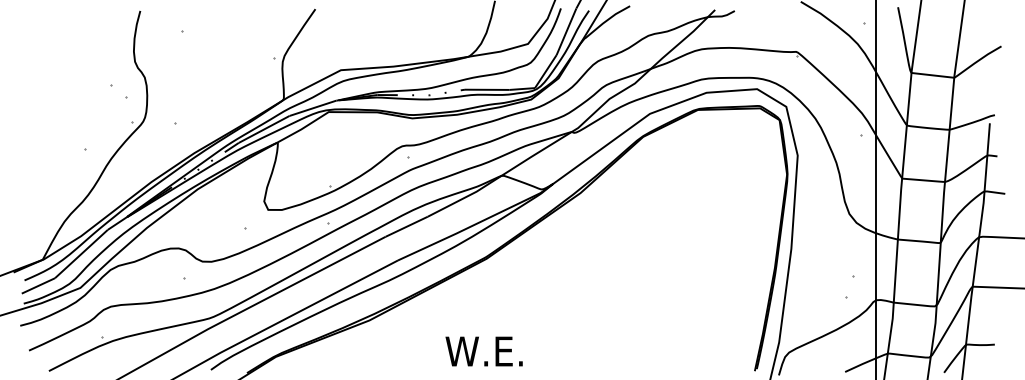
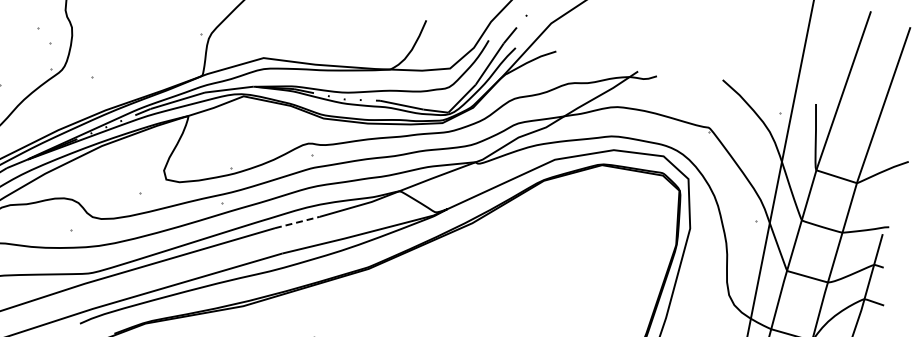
line: (407, 226) -> (298, 222), solid -> dashed

